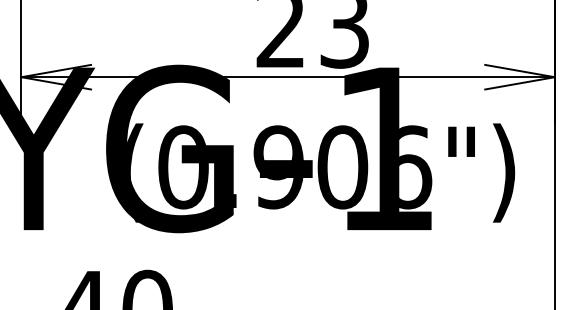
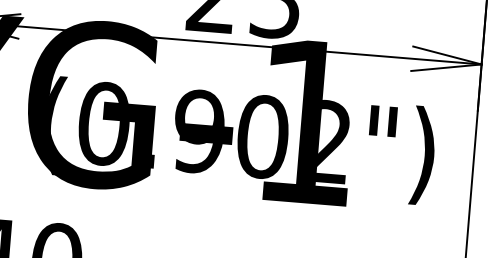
text: (415, 167) -> (335, 143), (0.906") -> (0.902")

